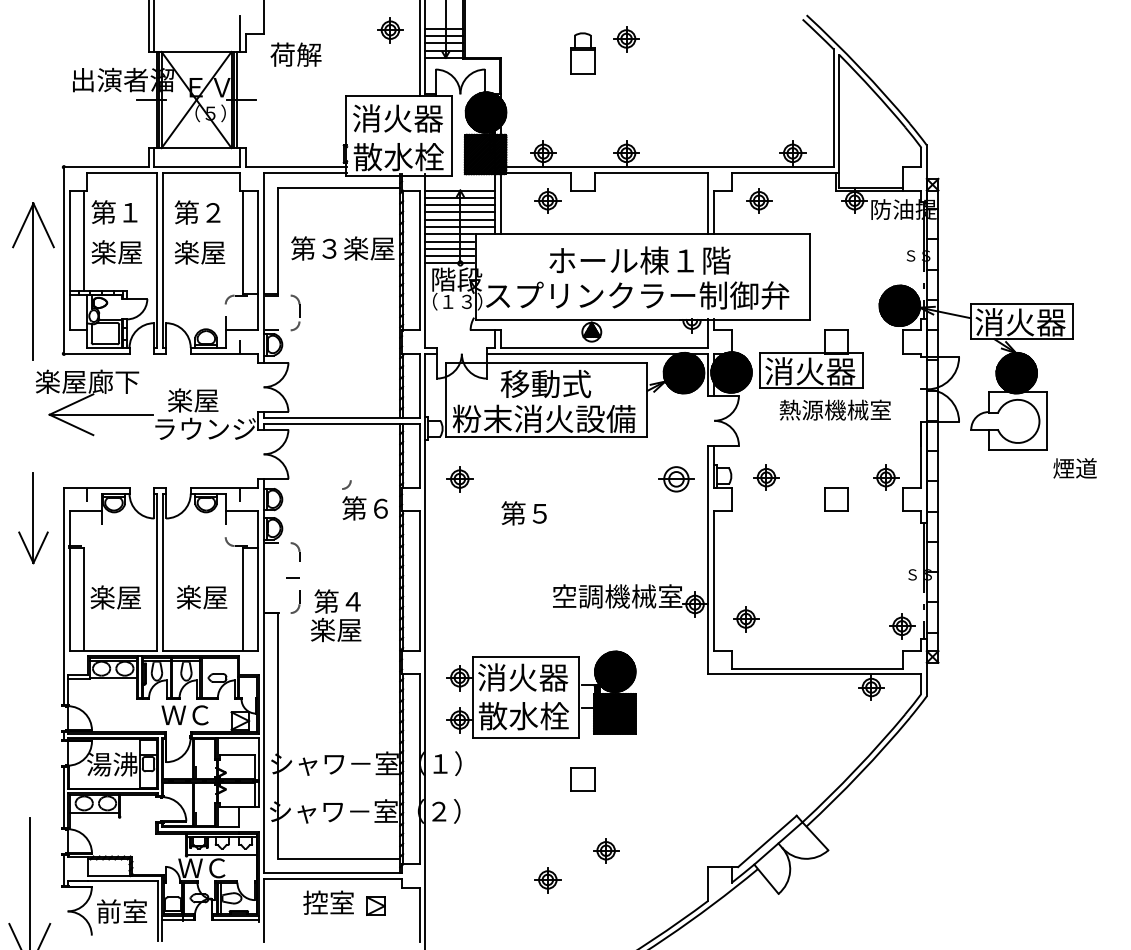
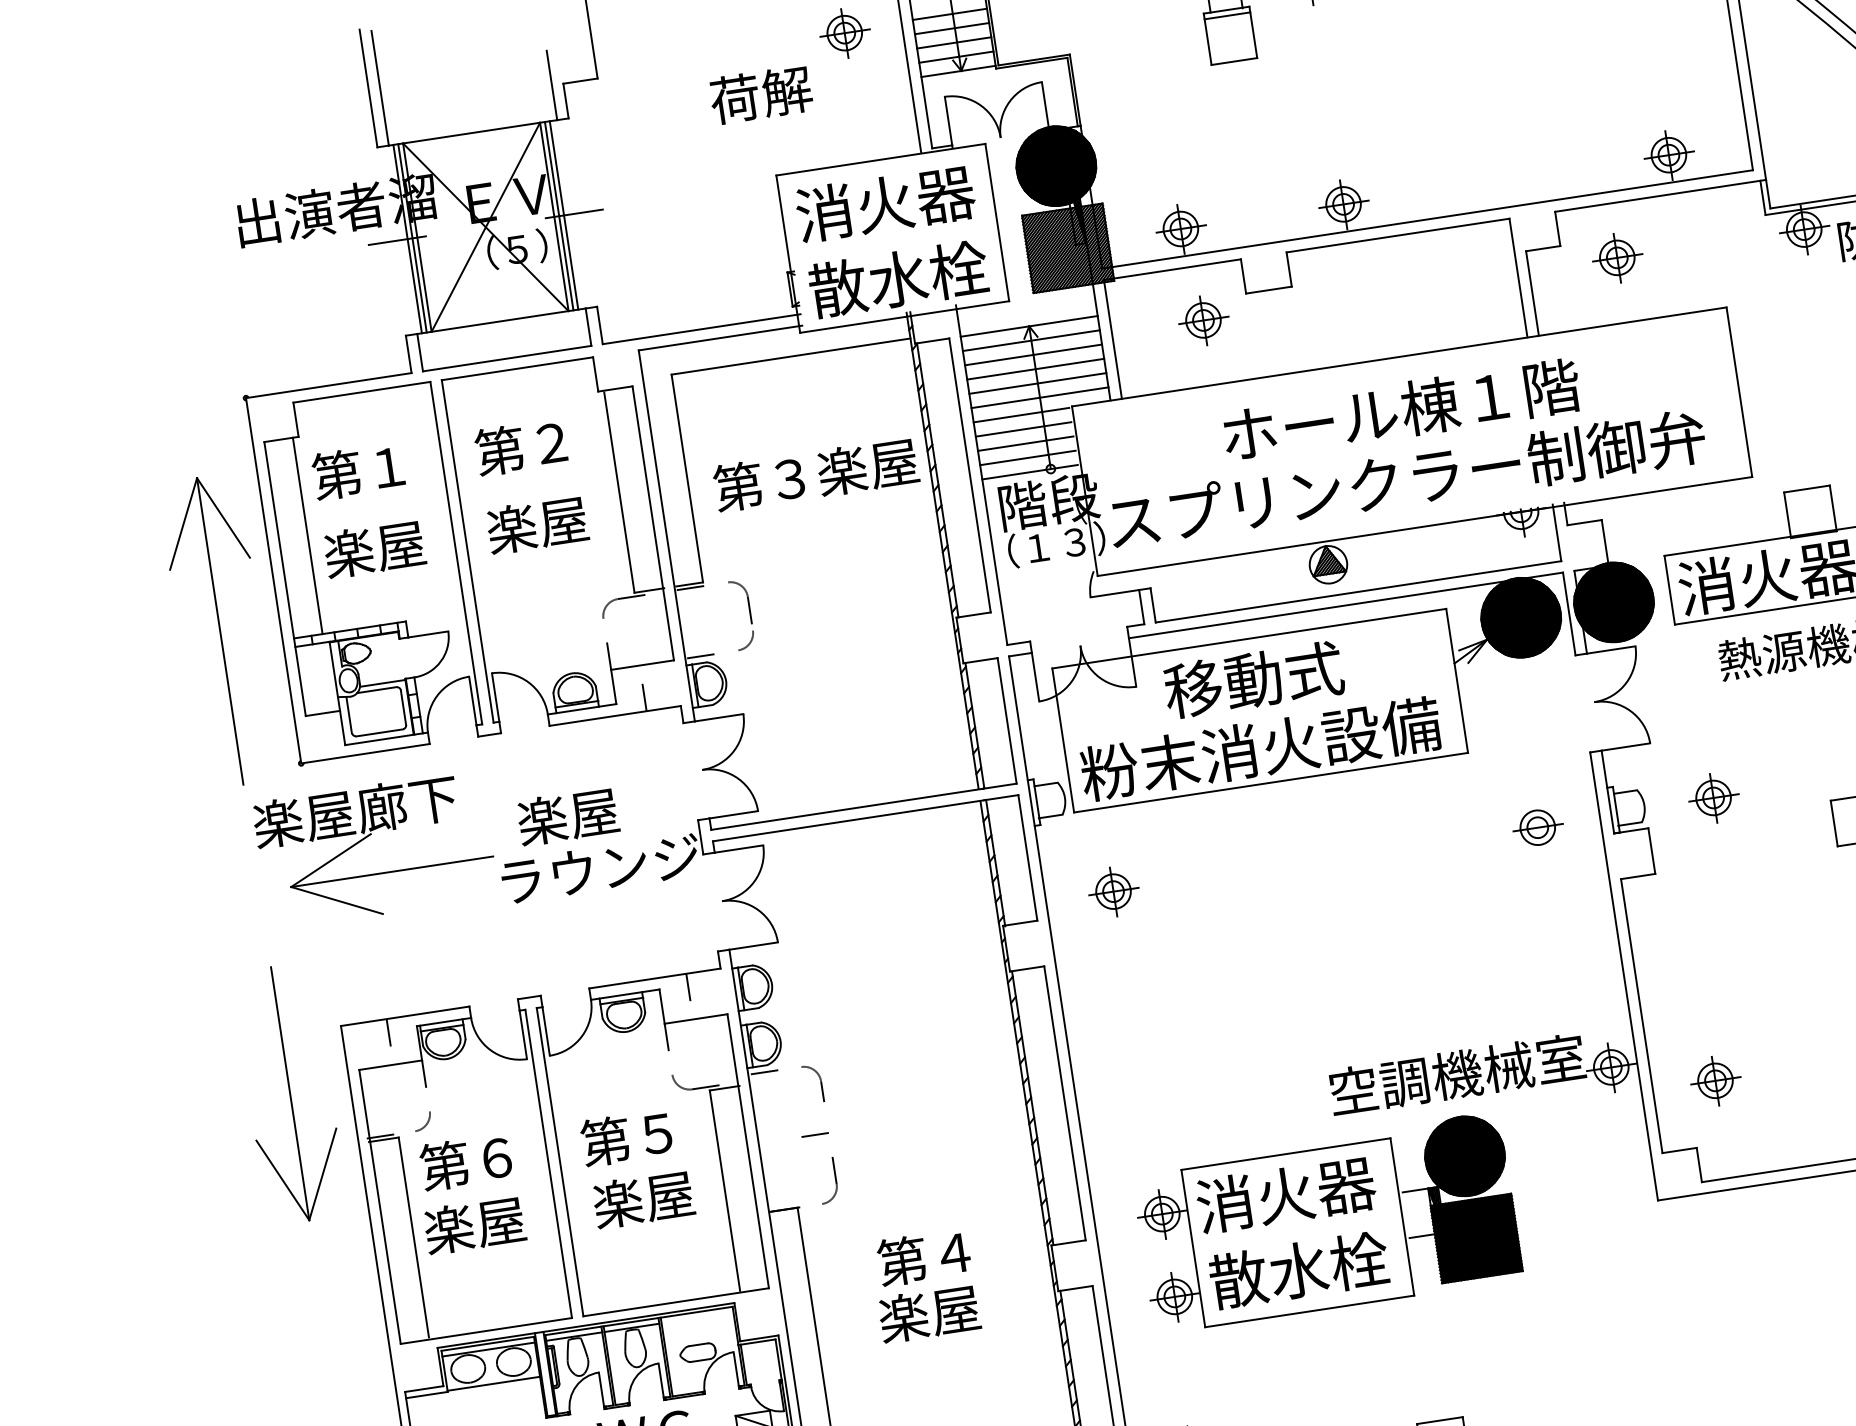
text: (295, 54) -> (760, 94), moved
part: (676, 478) -> (1537, 826), size x0.71
part: (364, 500) -> (462, 1147), moved
text: (523, 513) -> (625, 1138), moved
part: (33, 517) -> (290, 1093), size x1.43
text: (336, 615) -> (926, 1285), moved
part: (541, 694) -> (1327, 1222), moved

